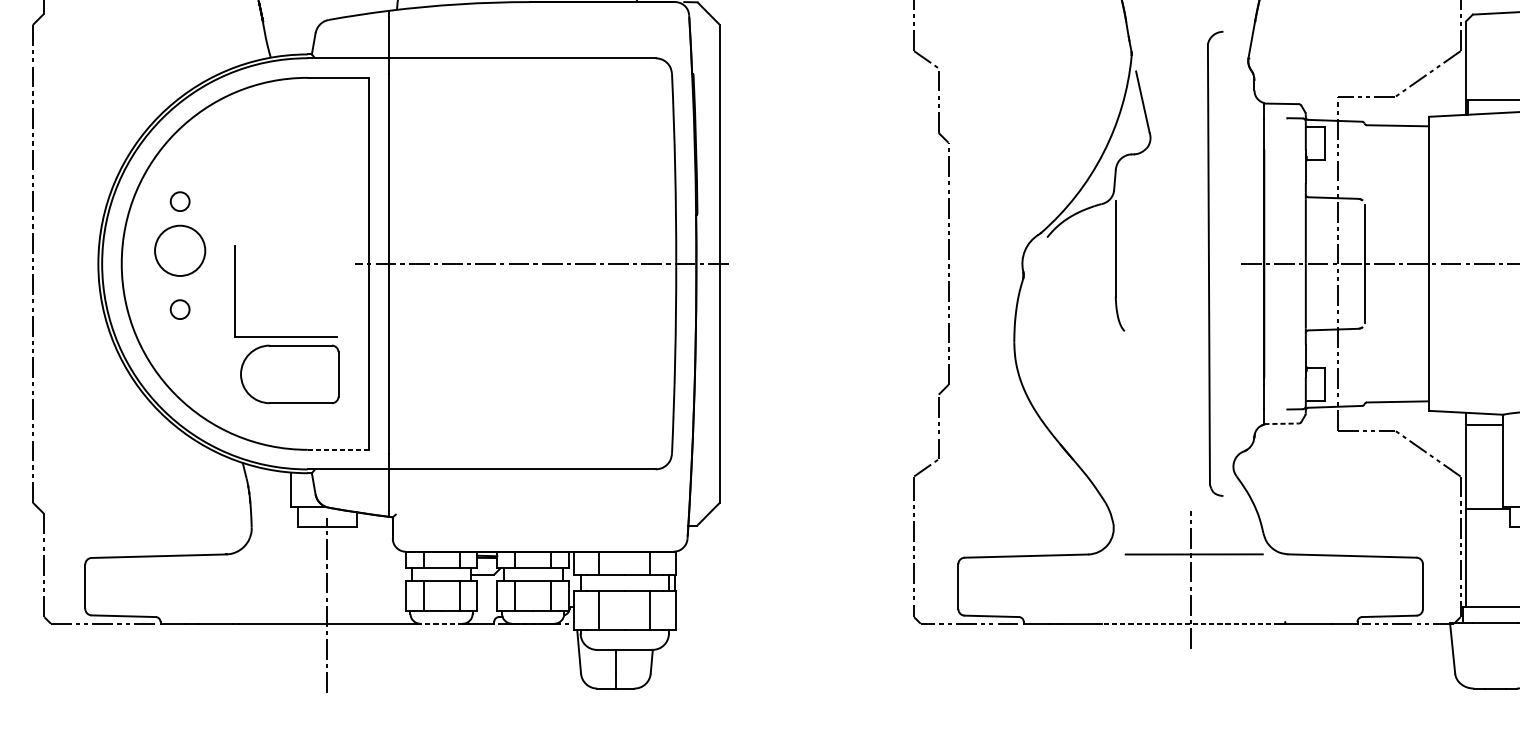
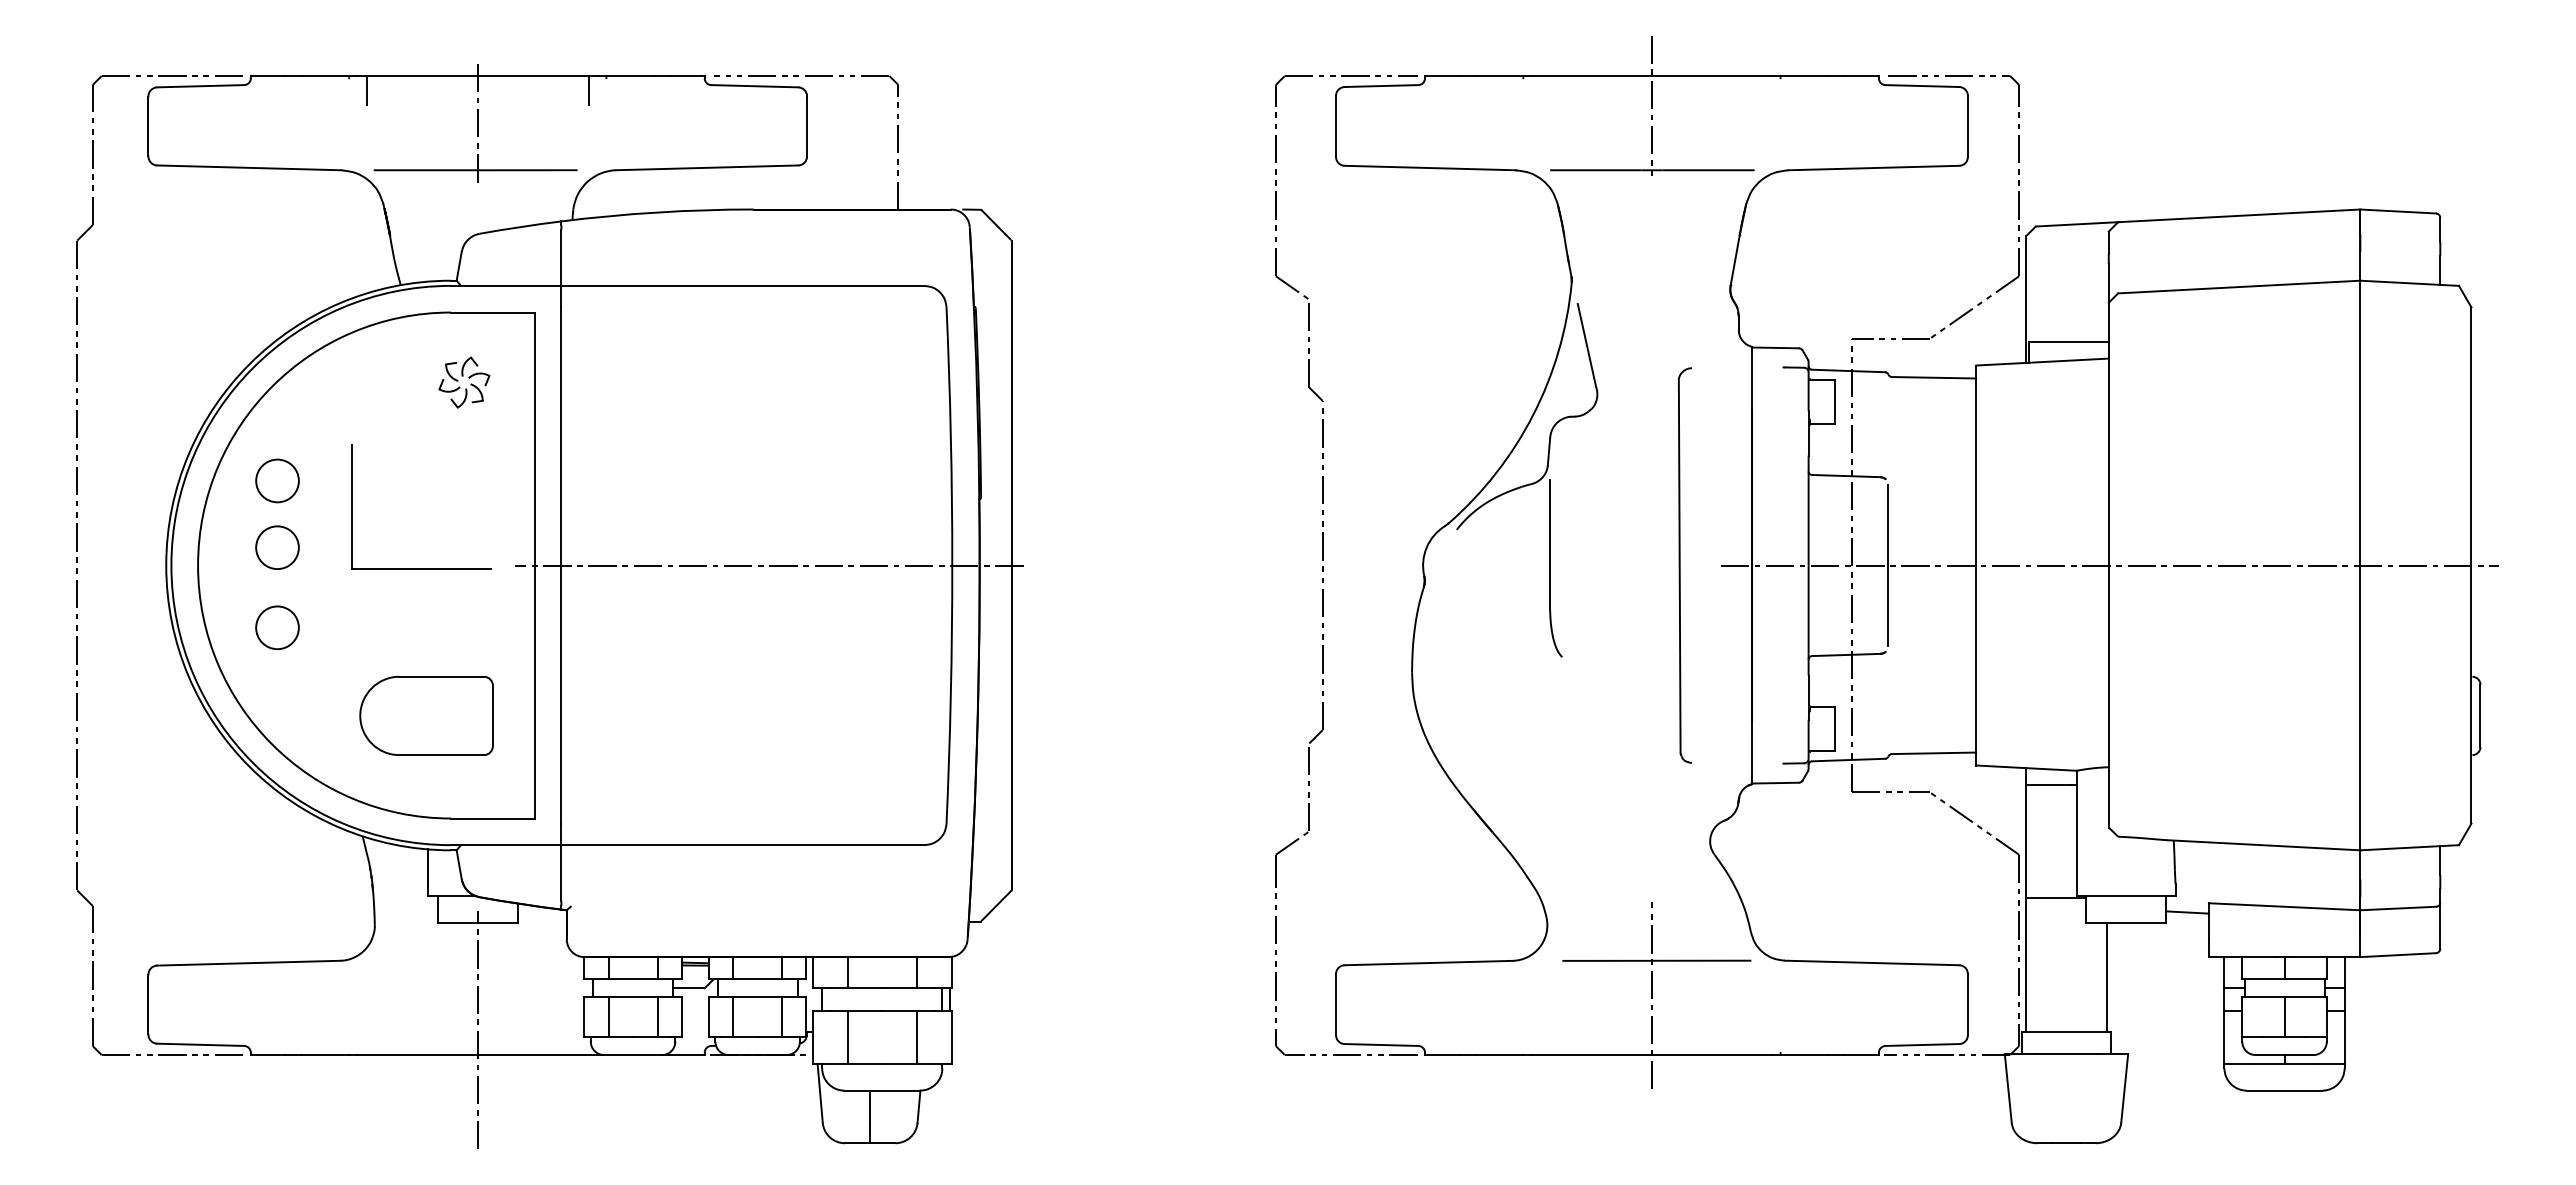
part: (316, 124) -> (463, 376), added
circle: (180, 201) -> (277, 480), size x1.67
circle: (180, 250) -> (277, 547), size x0.62
part: (1214, 263) -> (1684, 565), size x0.62
circle: (180, 309) -> (277, 627), size x1.67
part: (286, 336) -> (421, 568), moved
line: (1281, 424) -> (1775, 783), dashed -> solid
line: (338, 449) -> (493, 818), dashed -> solid
line: (441, 624) -> (633, 1055), dashed -> solid
line: (1190, 624) -> (1651, 1055), dashed -> solid

